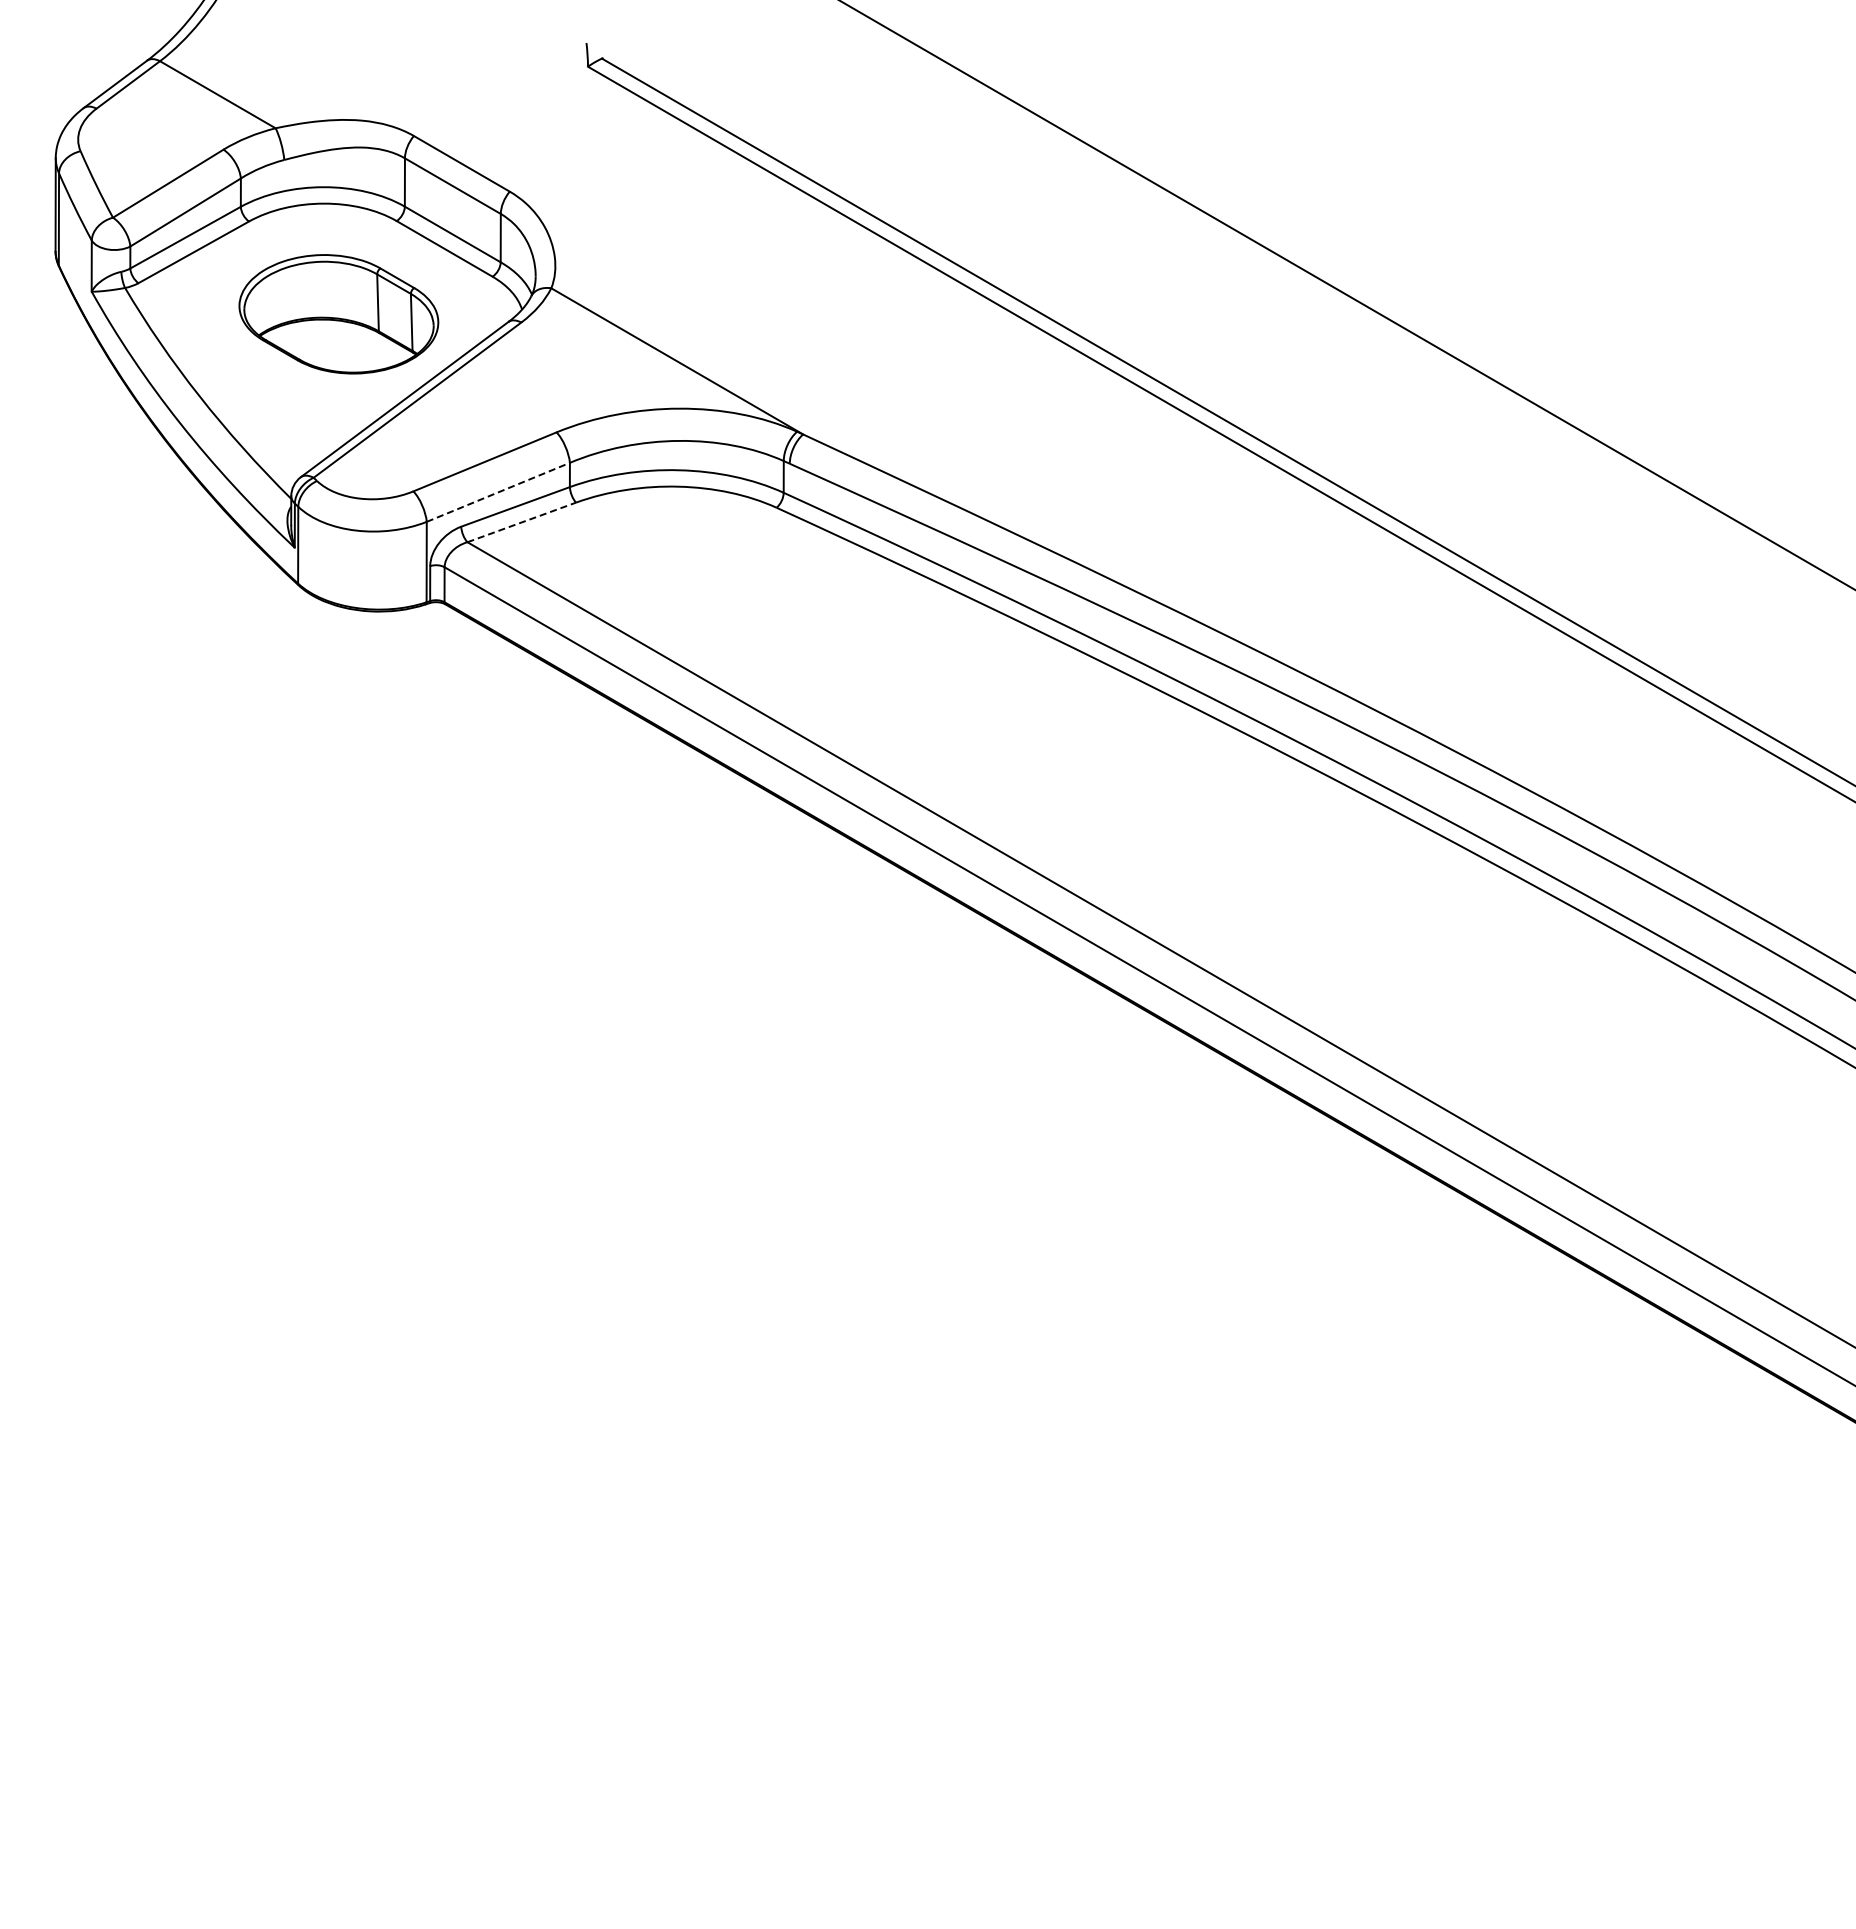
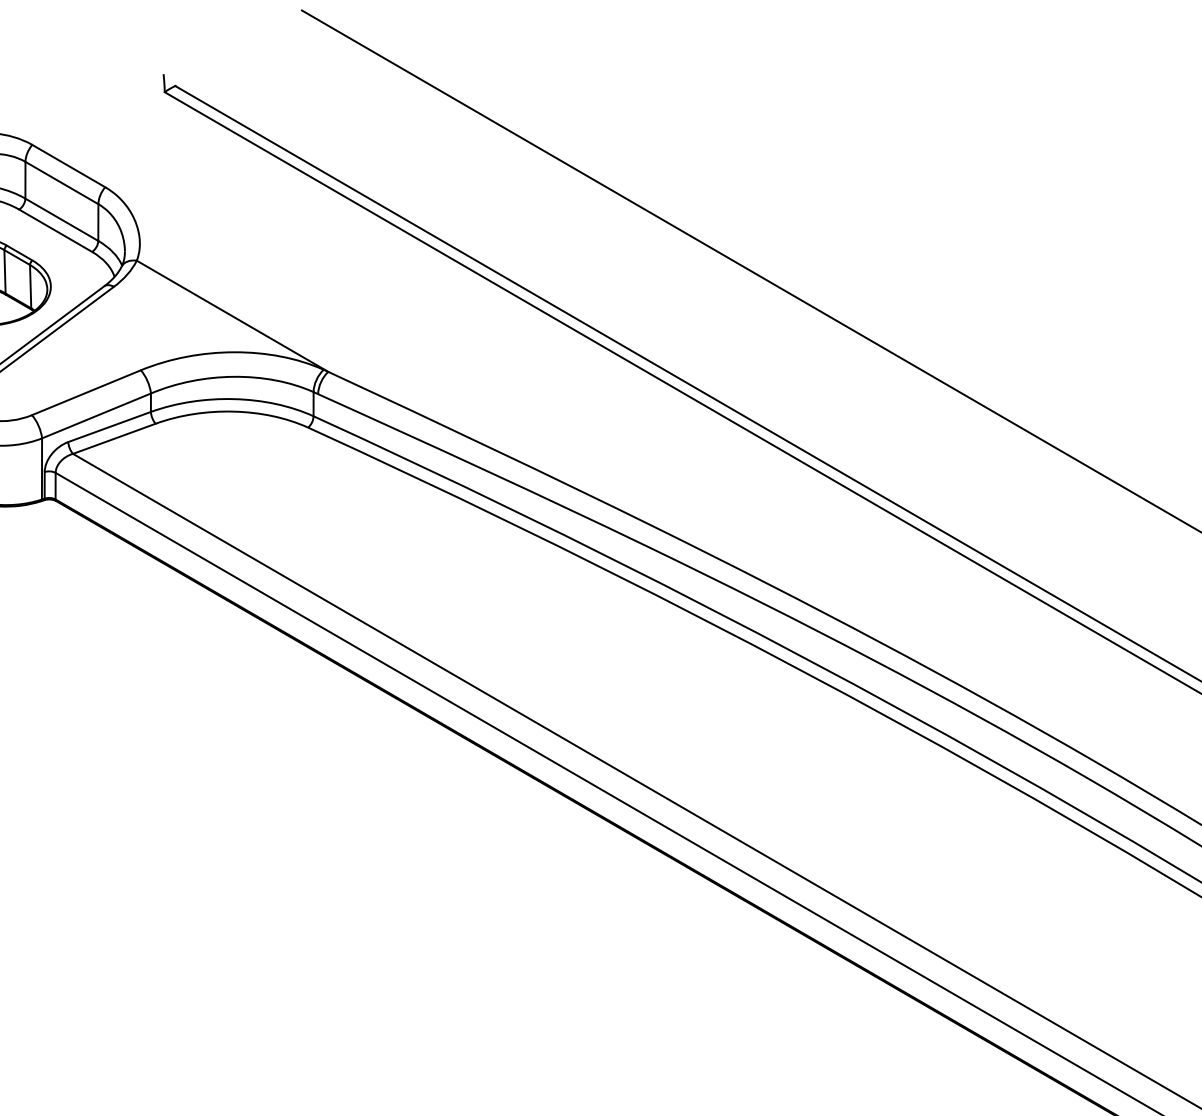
line: (498, 492) -> (96, 416), dashed -> solid
line: (521, 522) -> (114, 438), dashed -> solid

